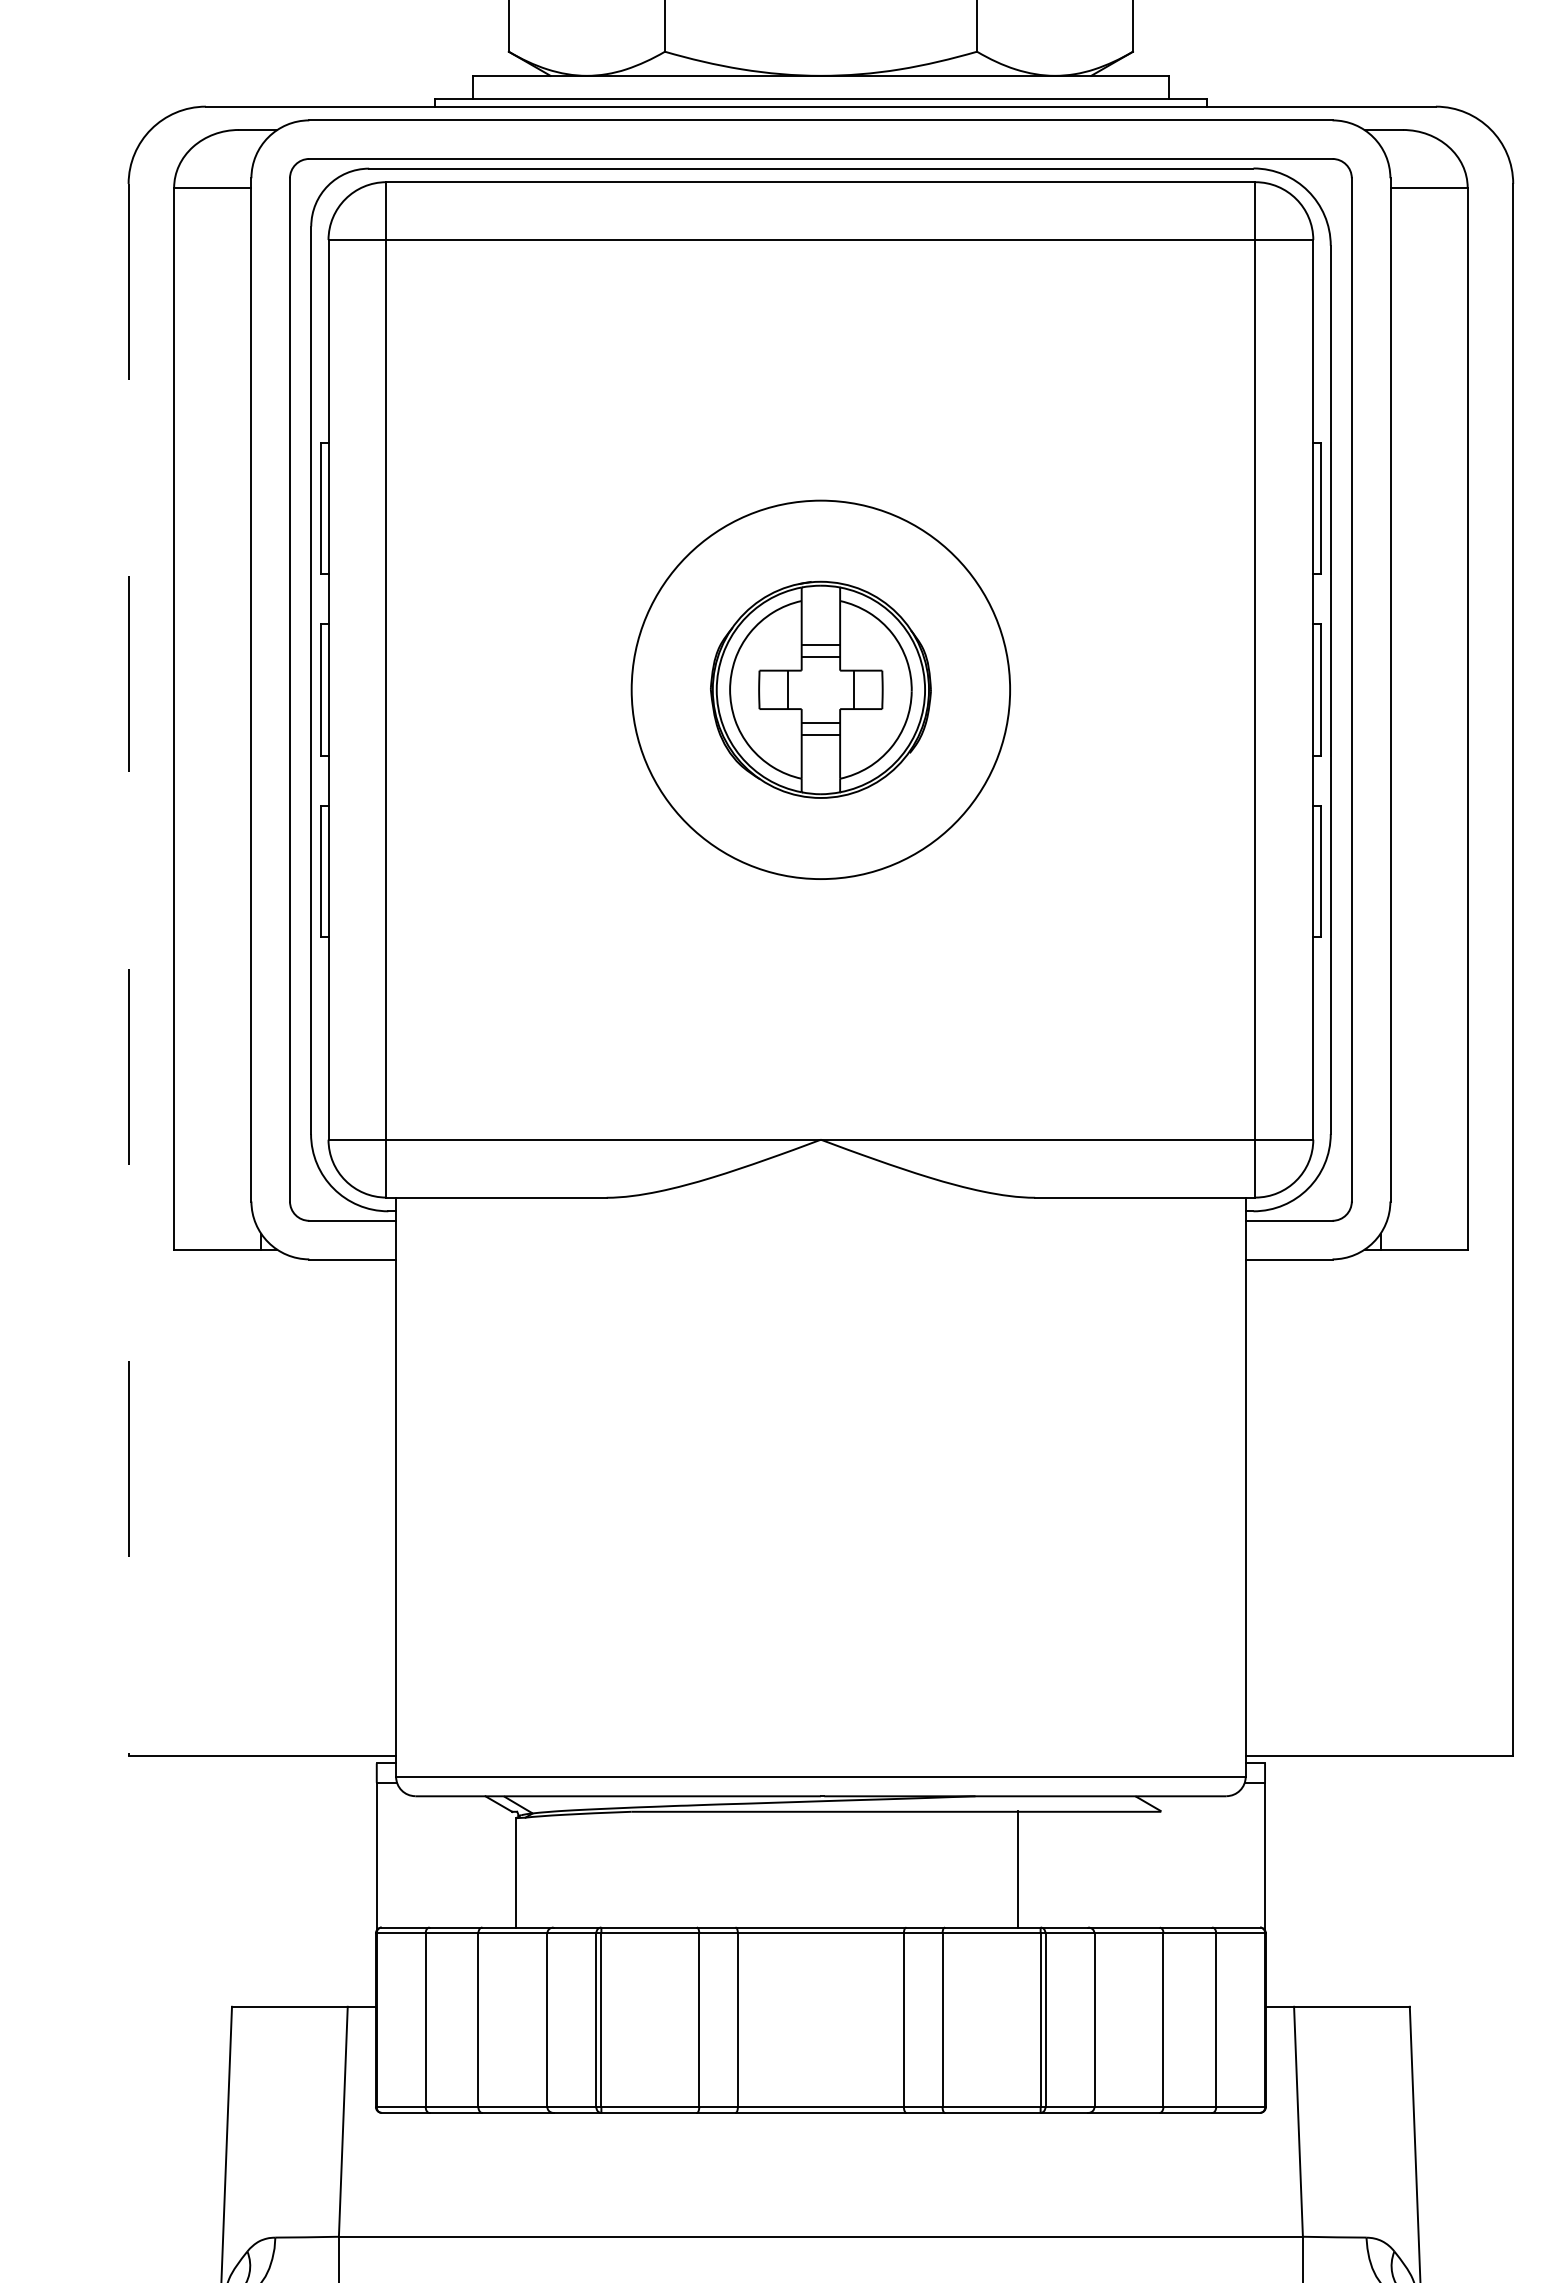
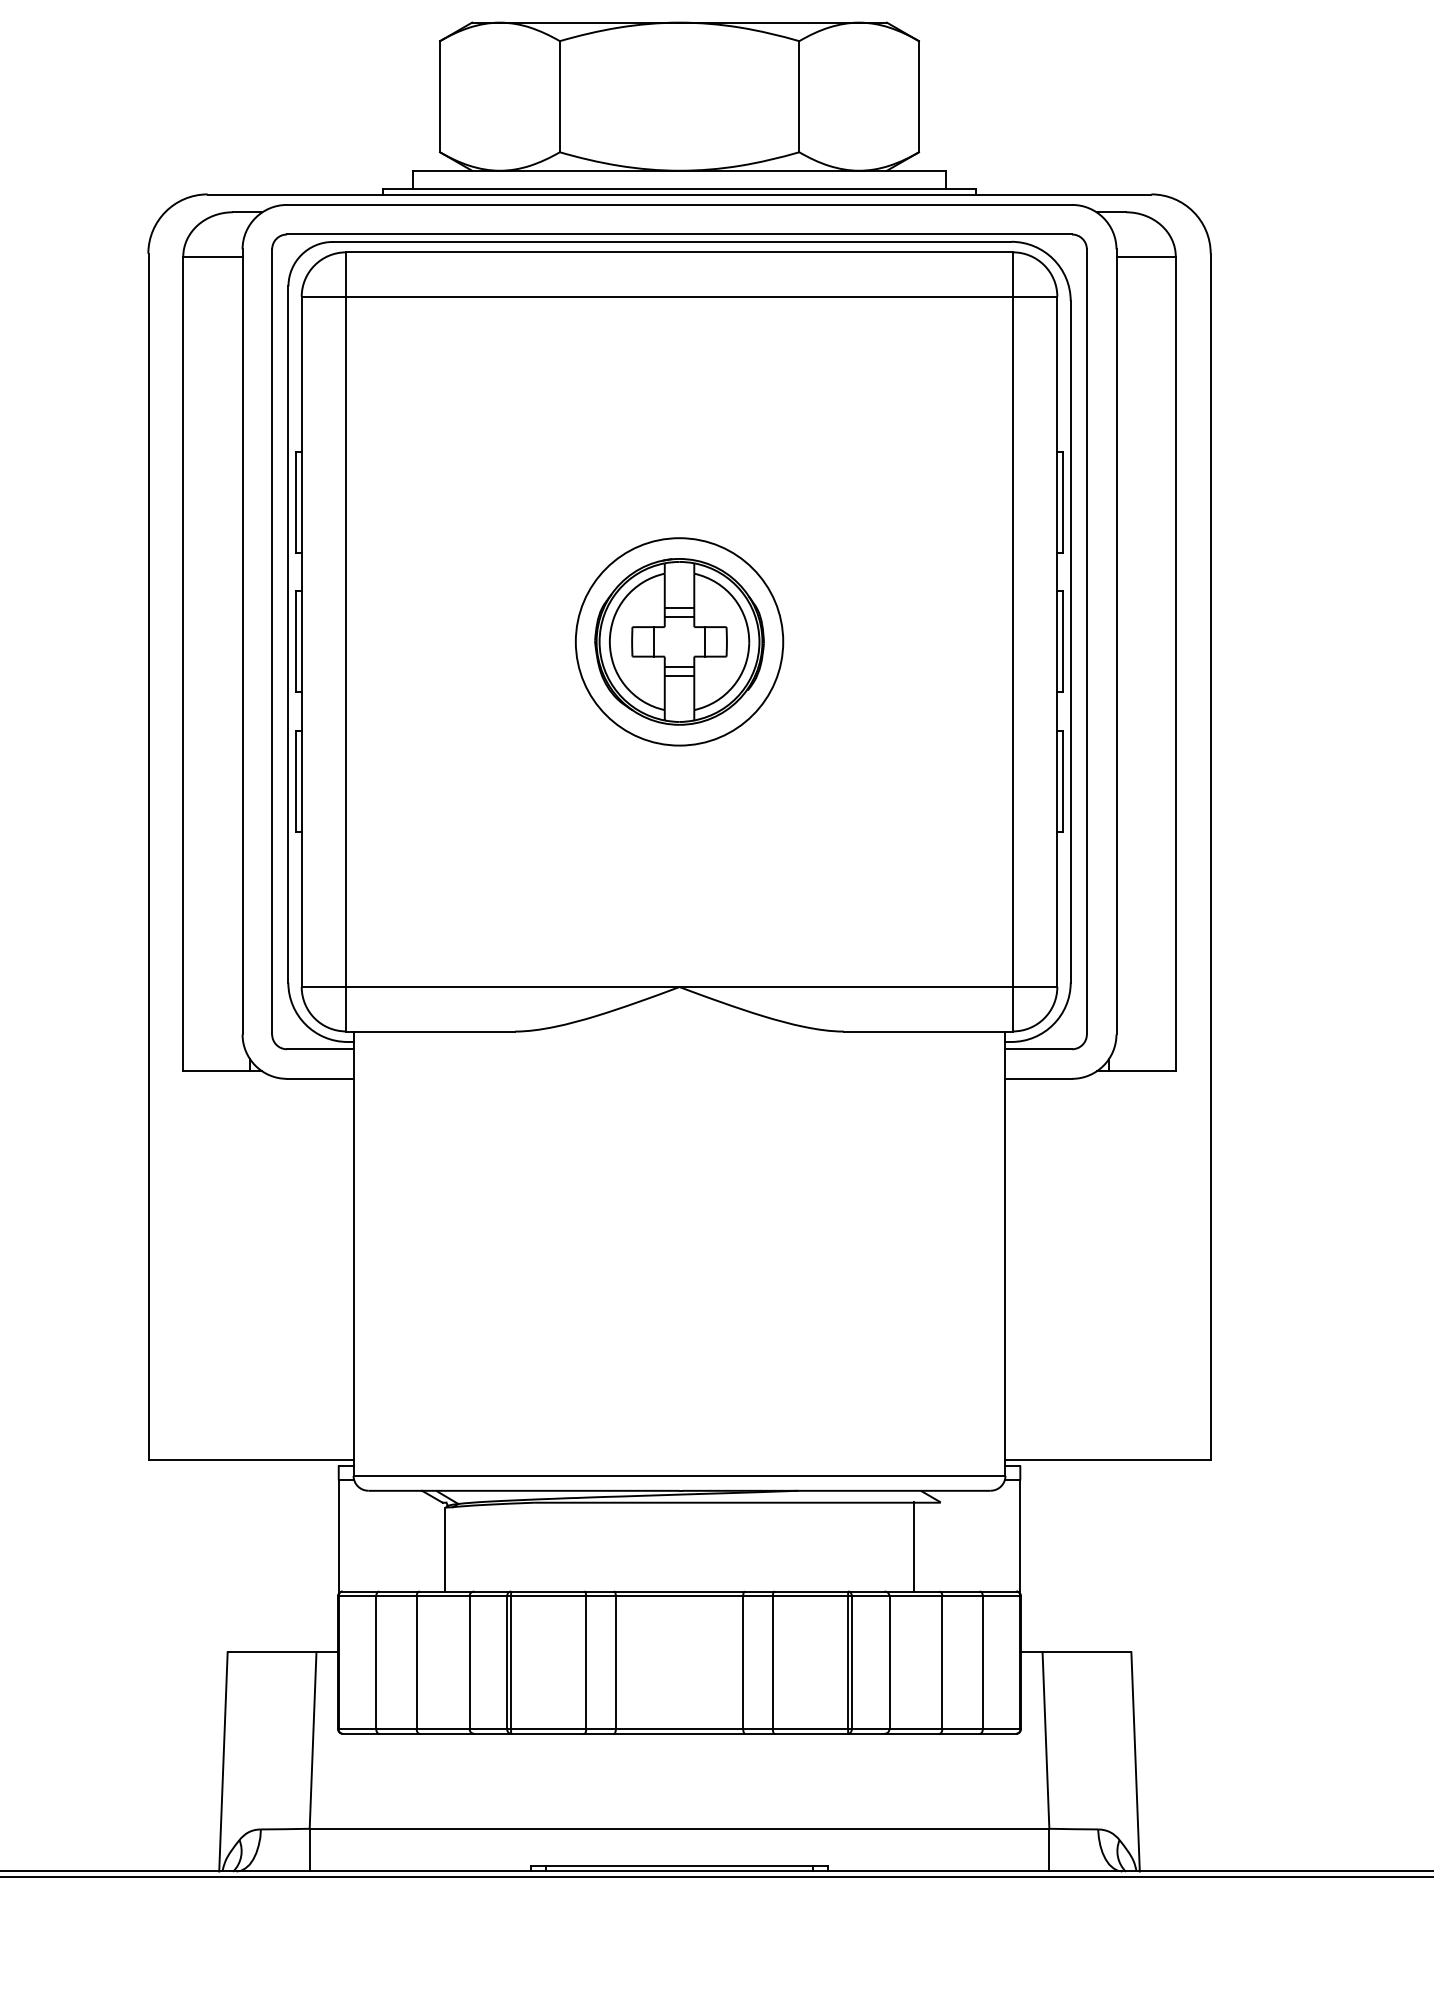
circle: (820, 689) -> (679, 641), size x0.71
line: (128, 969) -> (148, 856), dashed -> solid
line: (1017, 1868) -> (913, 1546), moved

